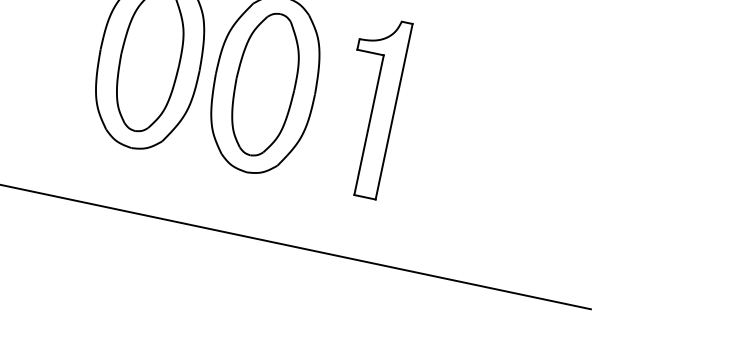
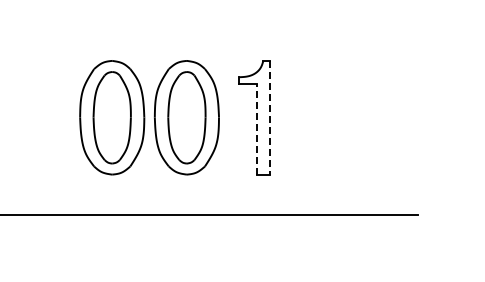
line: (394, 111) -> (270, 117), solid -> dashed
line: (369, 123) -> (256, 128), solid -> dashed

